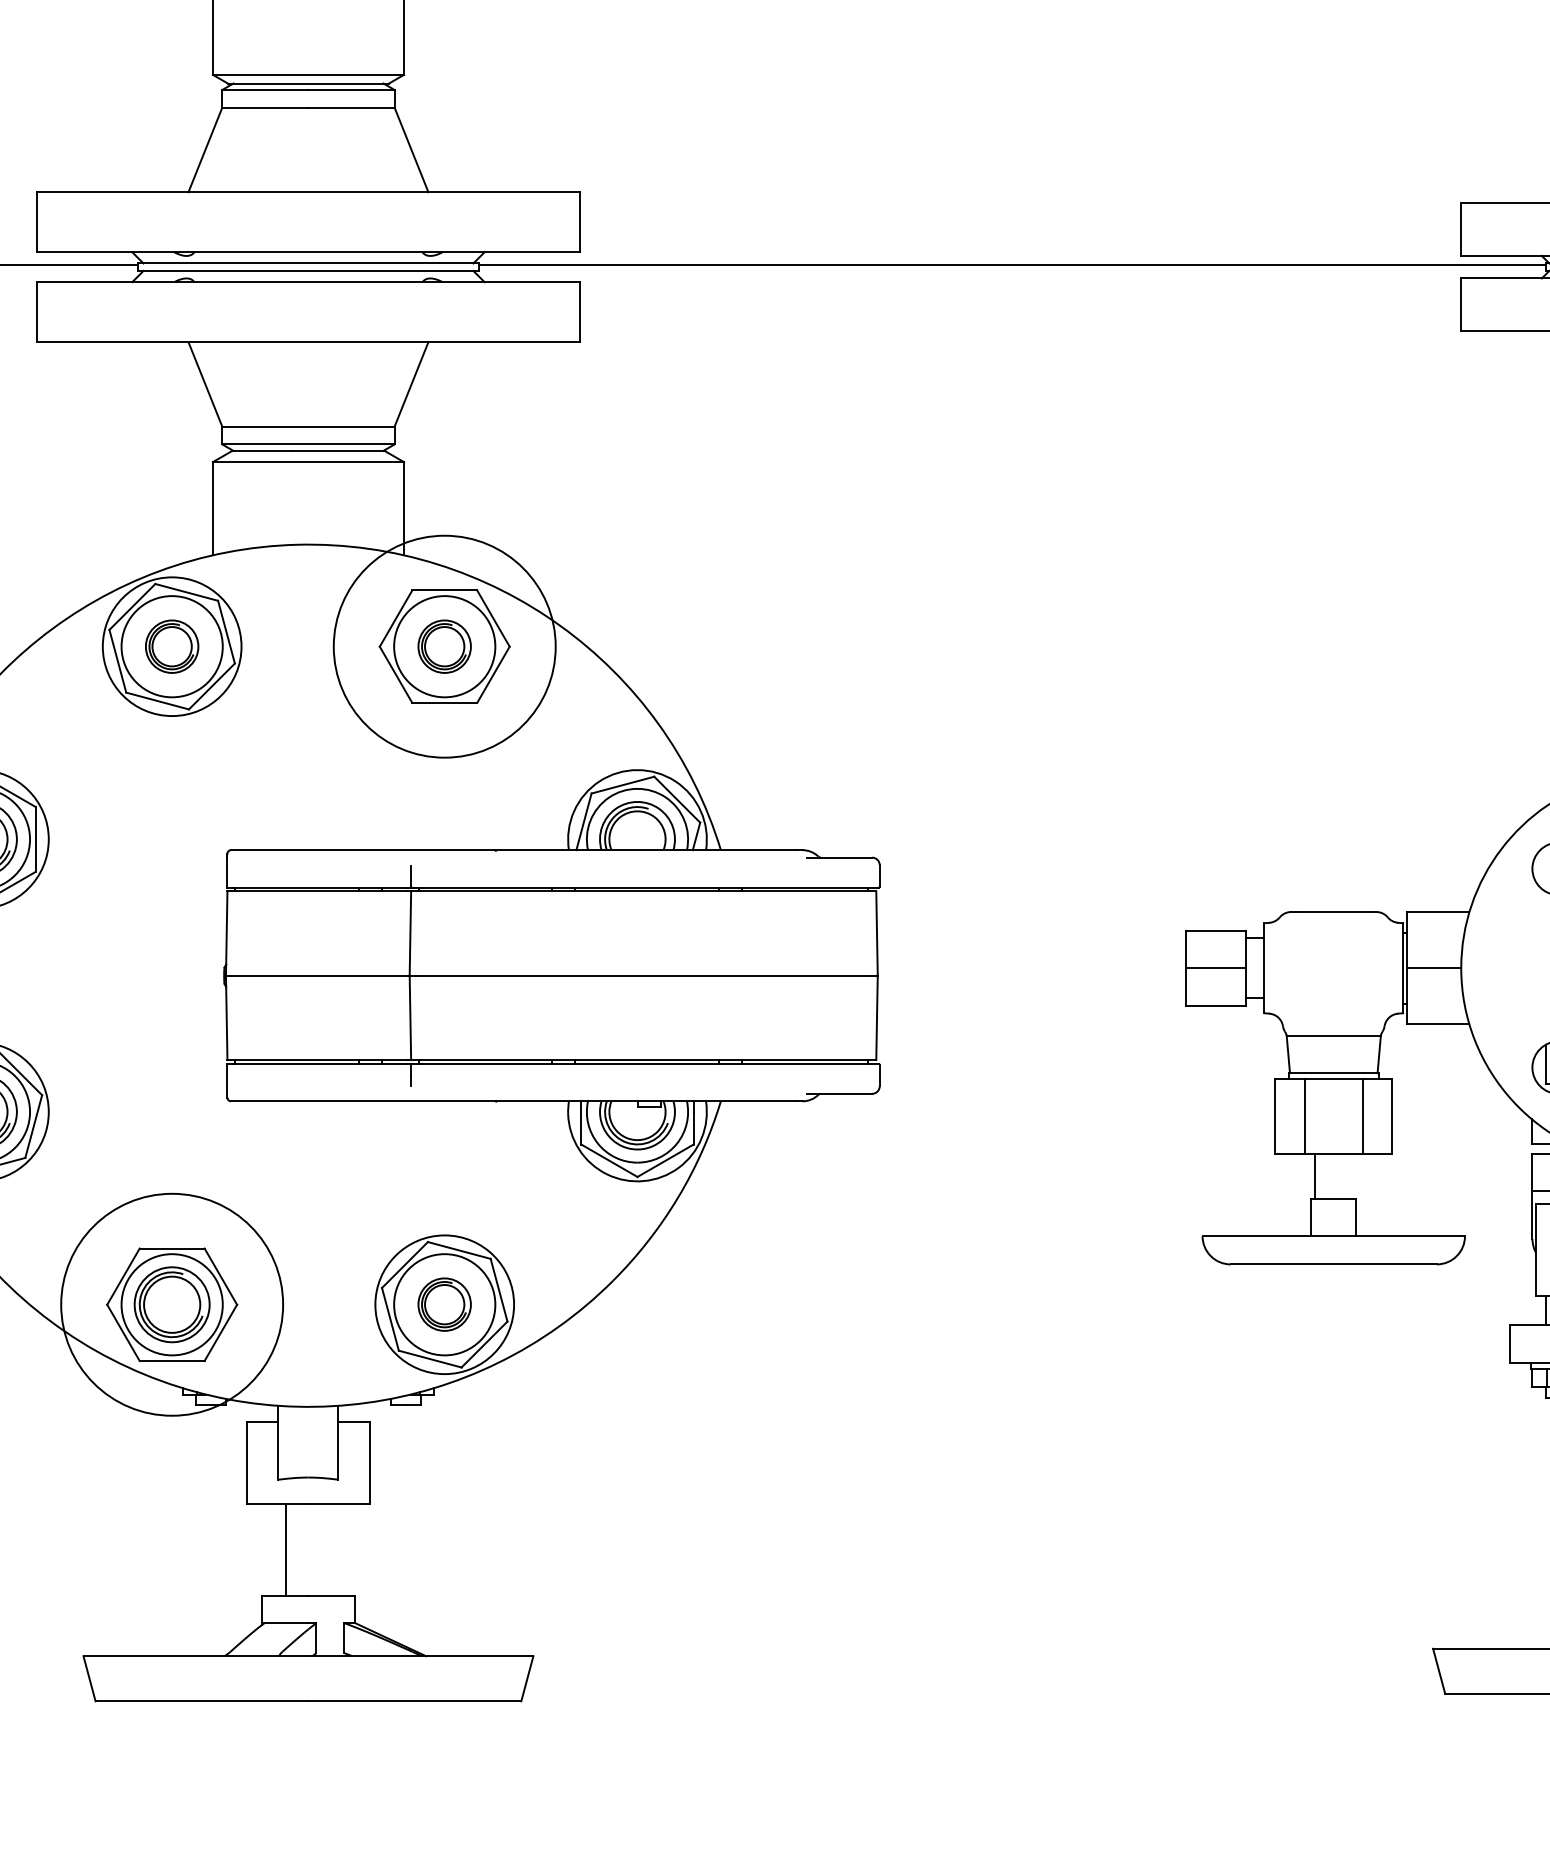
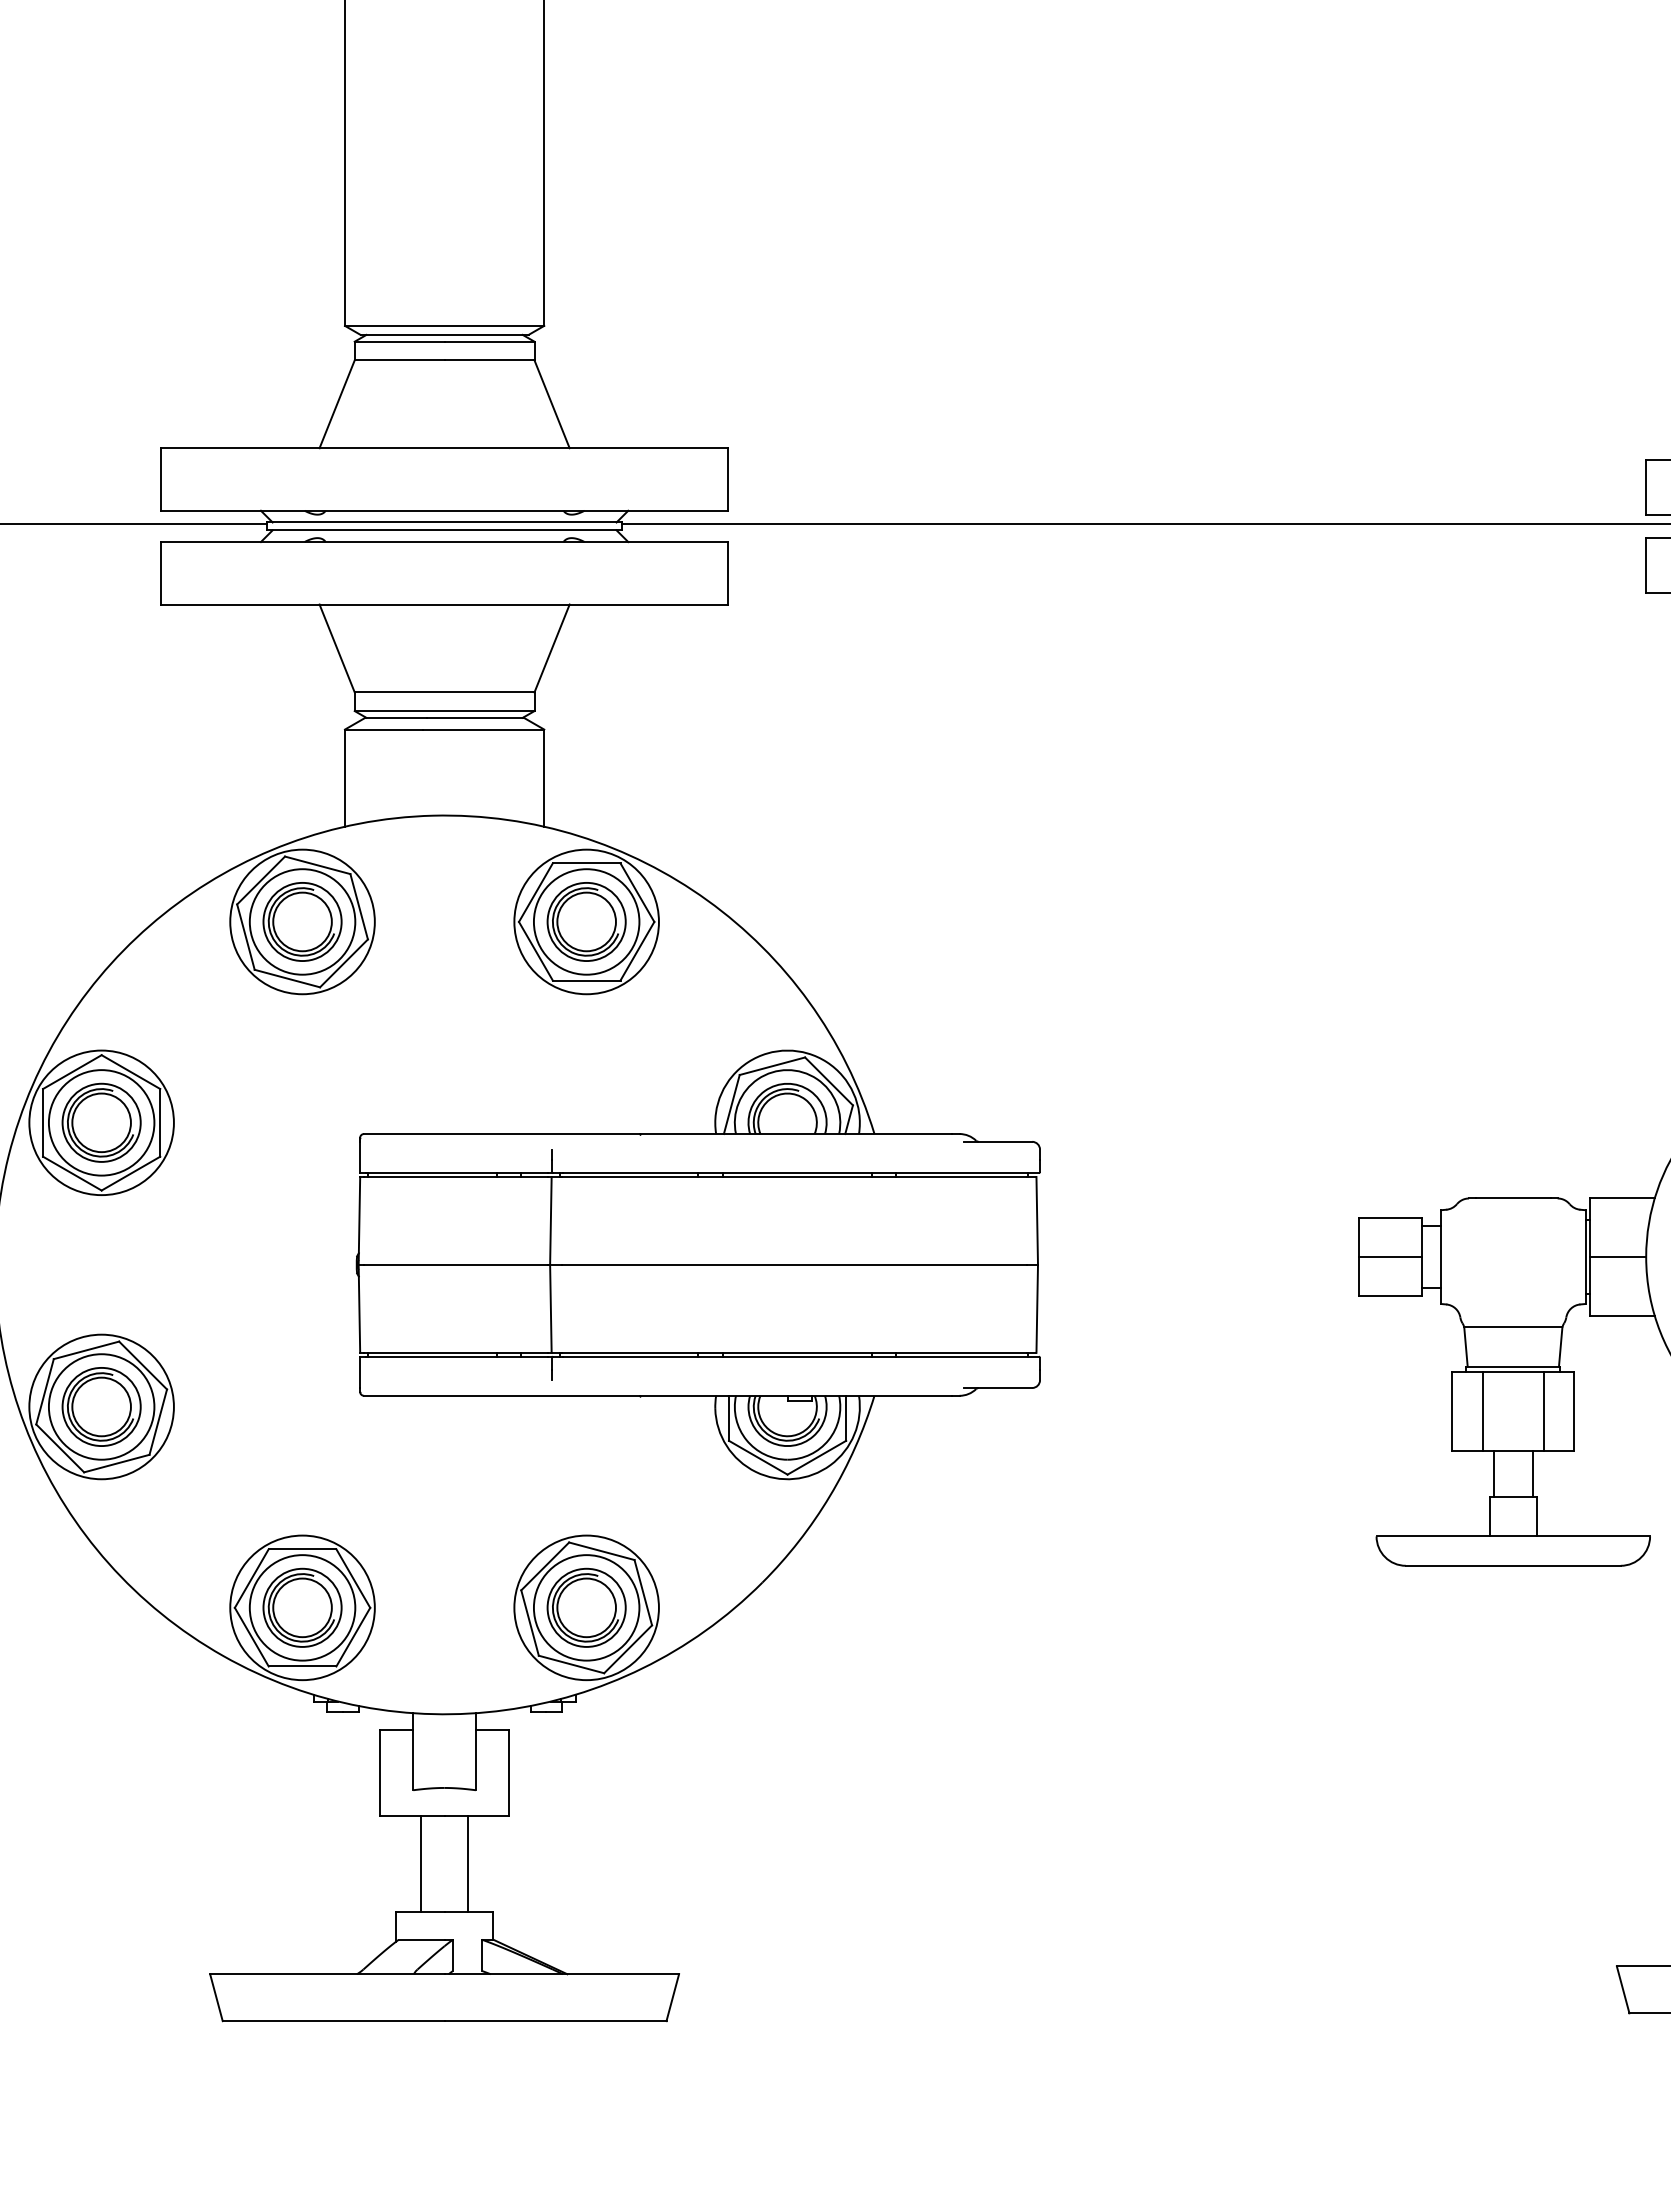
part: (172, 646) -> (302, 921), size x1.43
circle: (444, 646) -> (586, 921), size x0.62
part: (444, 646) -> (586, 921), size x1.43
line: (1352, 1175) -> (1532, 1473), added
circle: (172, 1304) -> (302, 1607), size x0.62
part: (444, 1304) -> (586, 1607), size x1.43
line: (331, 1550) -> (468, 1863), added

